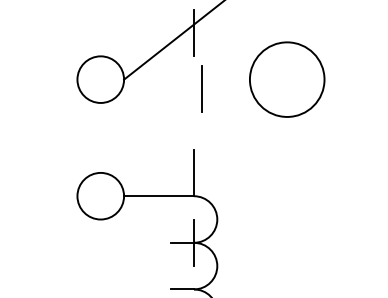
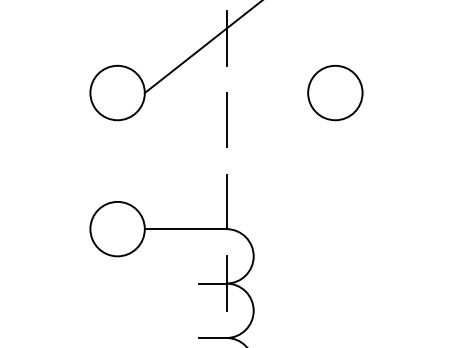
circle: (286, 79) -> (334, 92), size x0.62
line: (201, 88) -> (225, 119), moved

